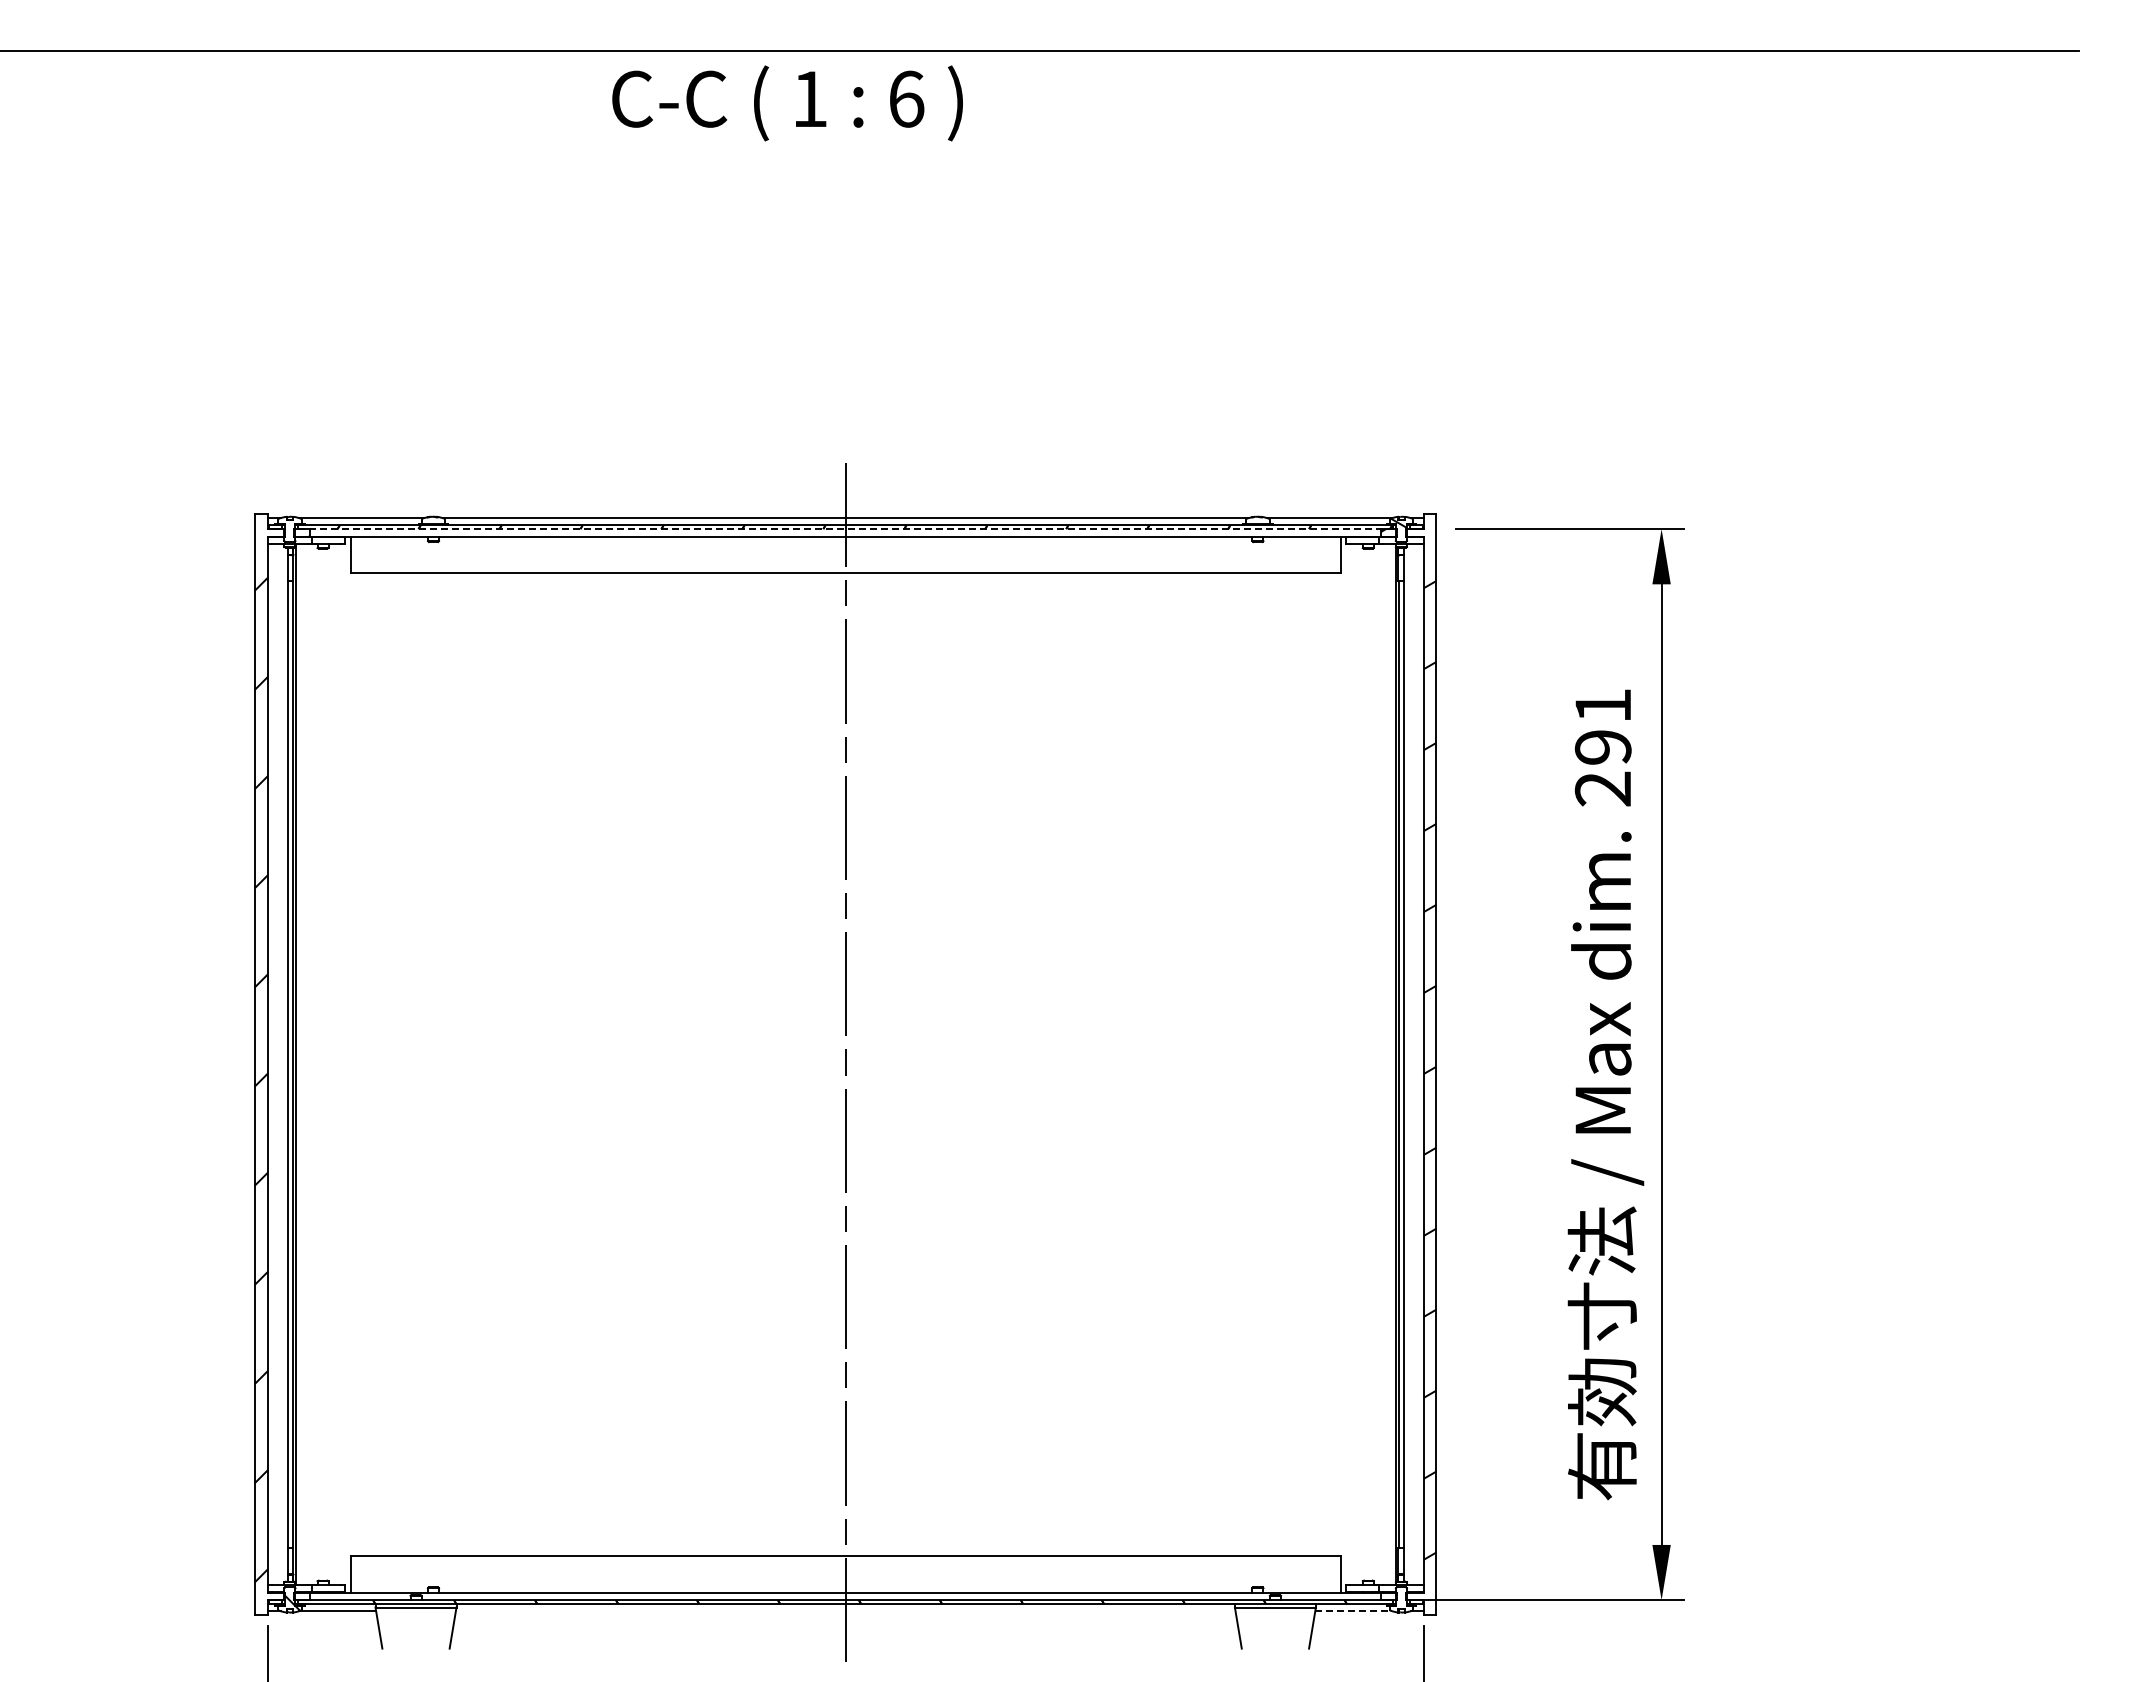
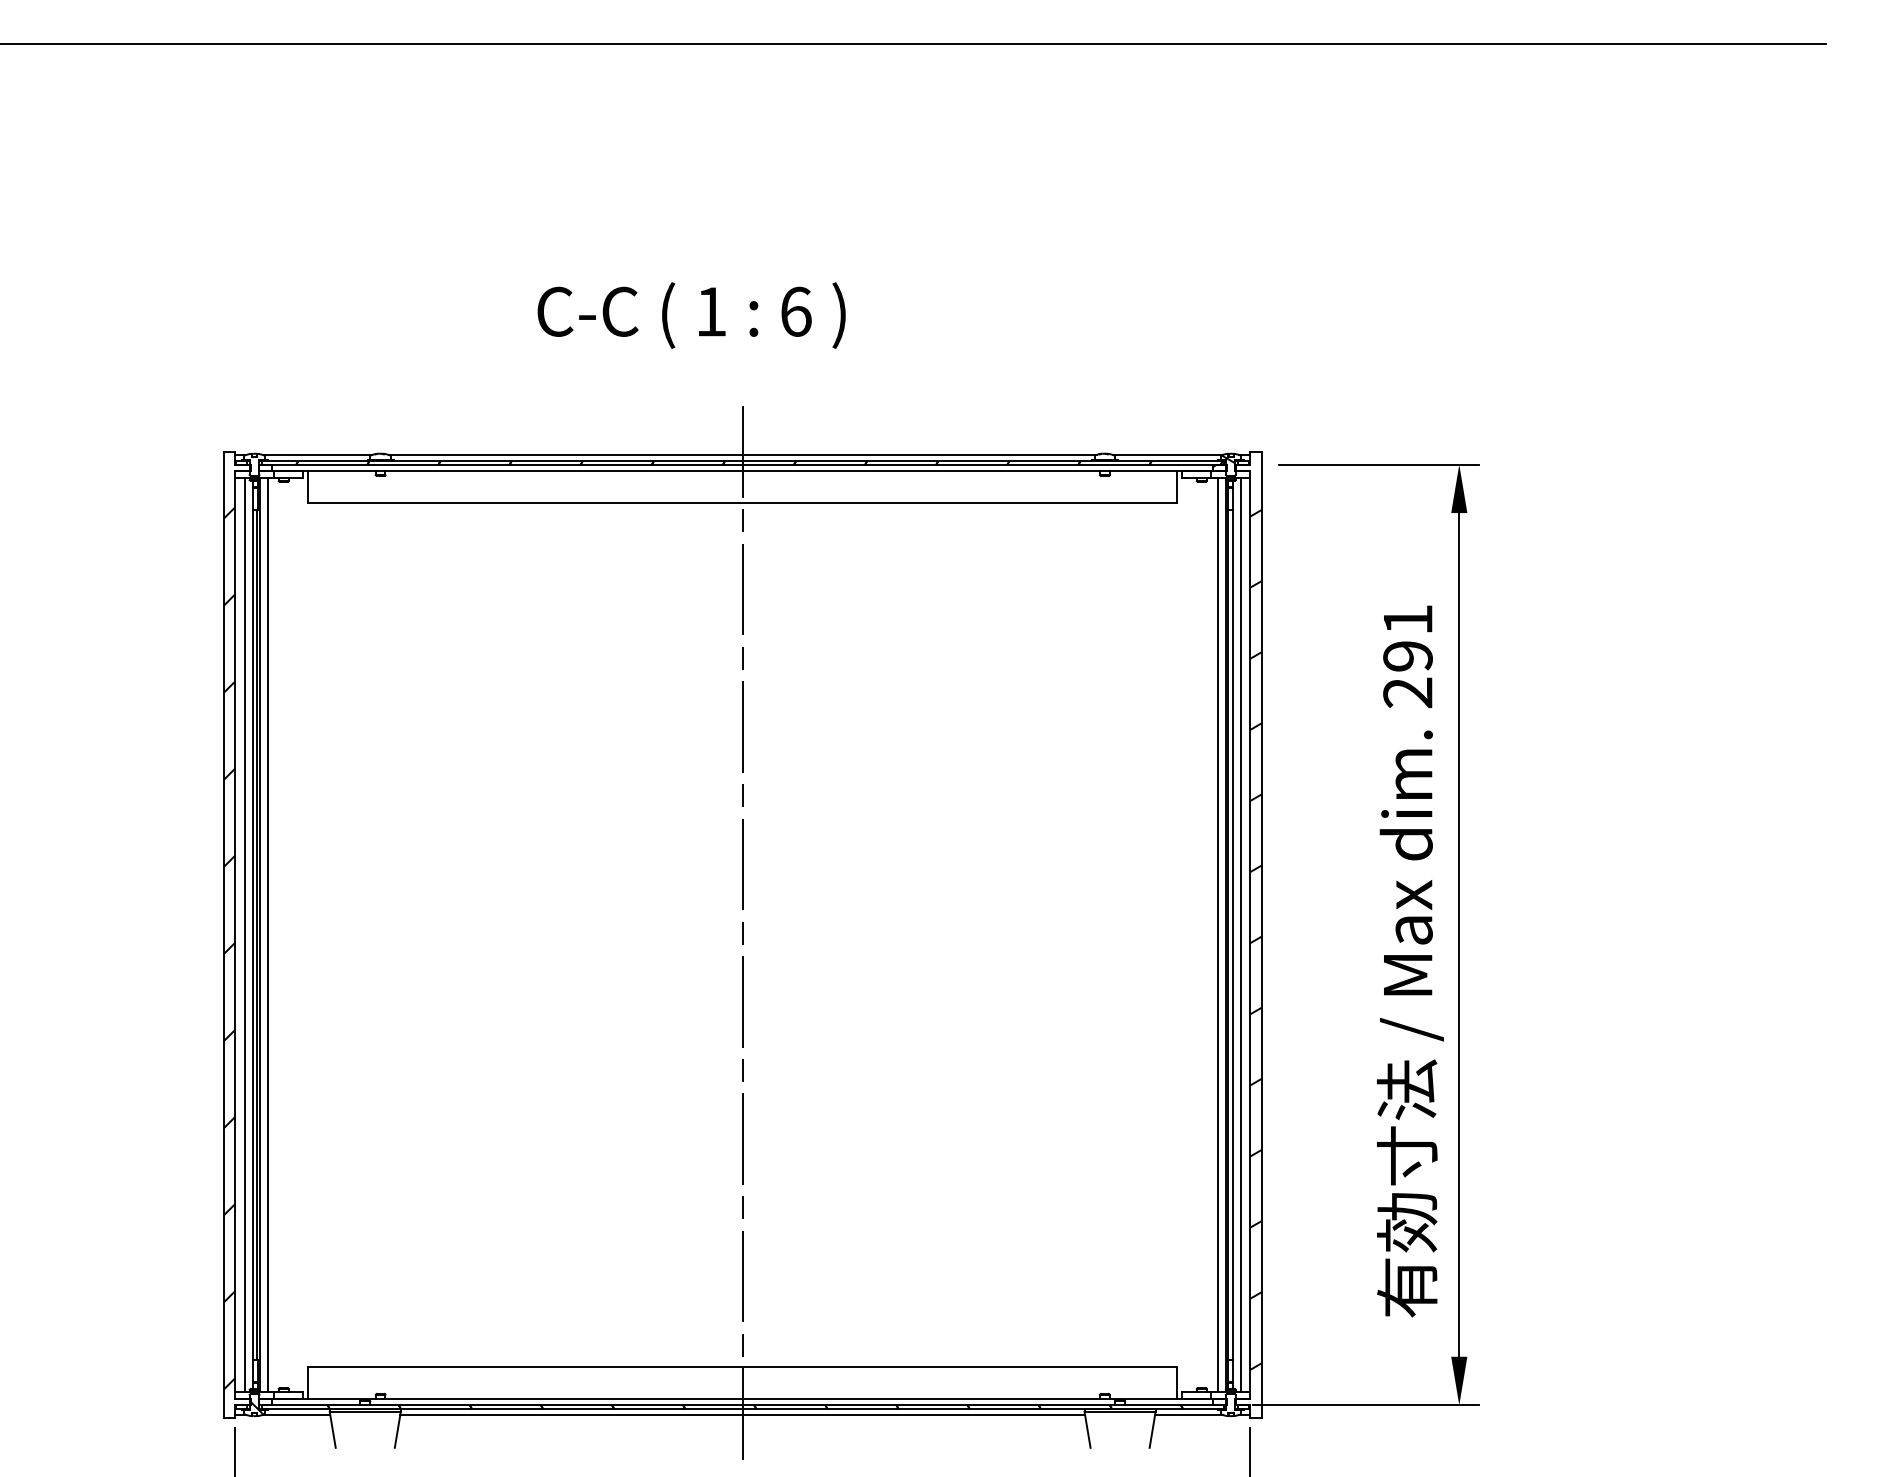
text: (787, 103) -> (691, 315), moved
line: (846, 529) -> (743, 464), dashed -> solid
line: (278, 1064) -> (244, 934), added
line: (304, 1064) -> (267, 934), added
line: (1386, 1064) -> (1217, 934), added
line: (1412, 1064) -> (1240, 934), added
line: (845, 1611) -> (742, 1415), added
line: (1354, 1611) -> (1189, 1415), dashed -> solid

